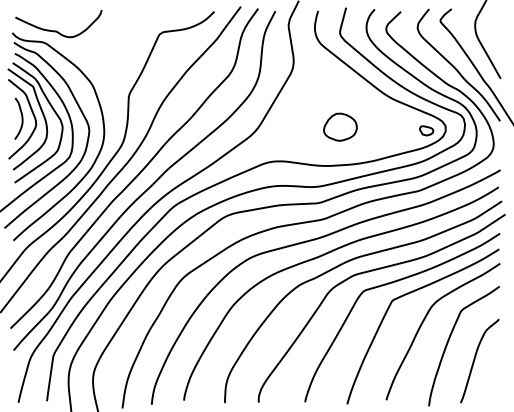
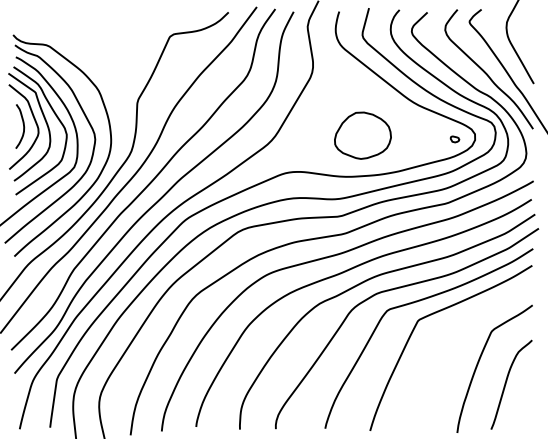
curve: (56, 30) -> (60, 32), removed
part: (340, 126) -> (363, 134), size x1.6
part: (426, 130) -> (454, 139), size x0.6
curve: (424, 321) -> (452, 342), removed

